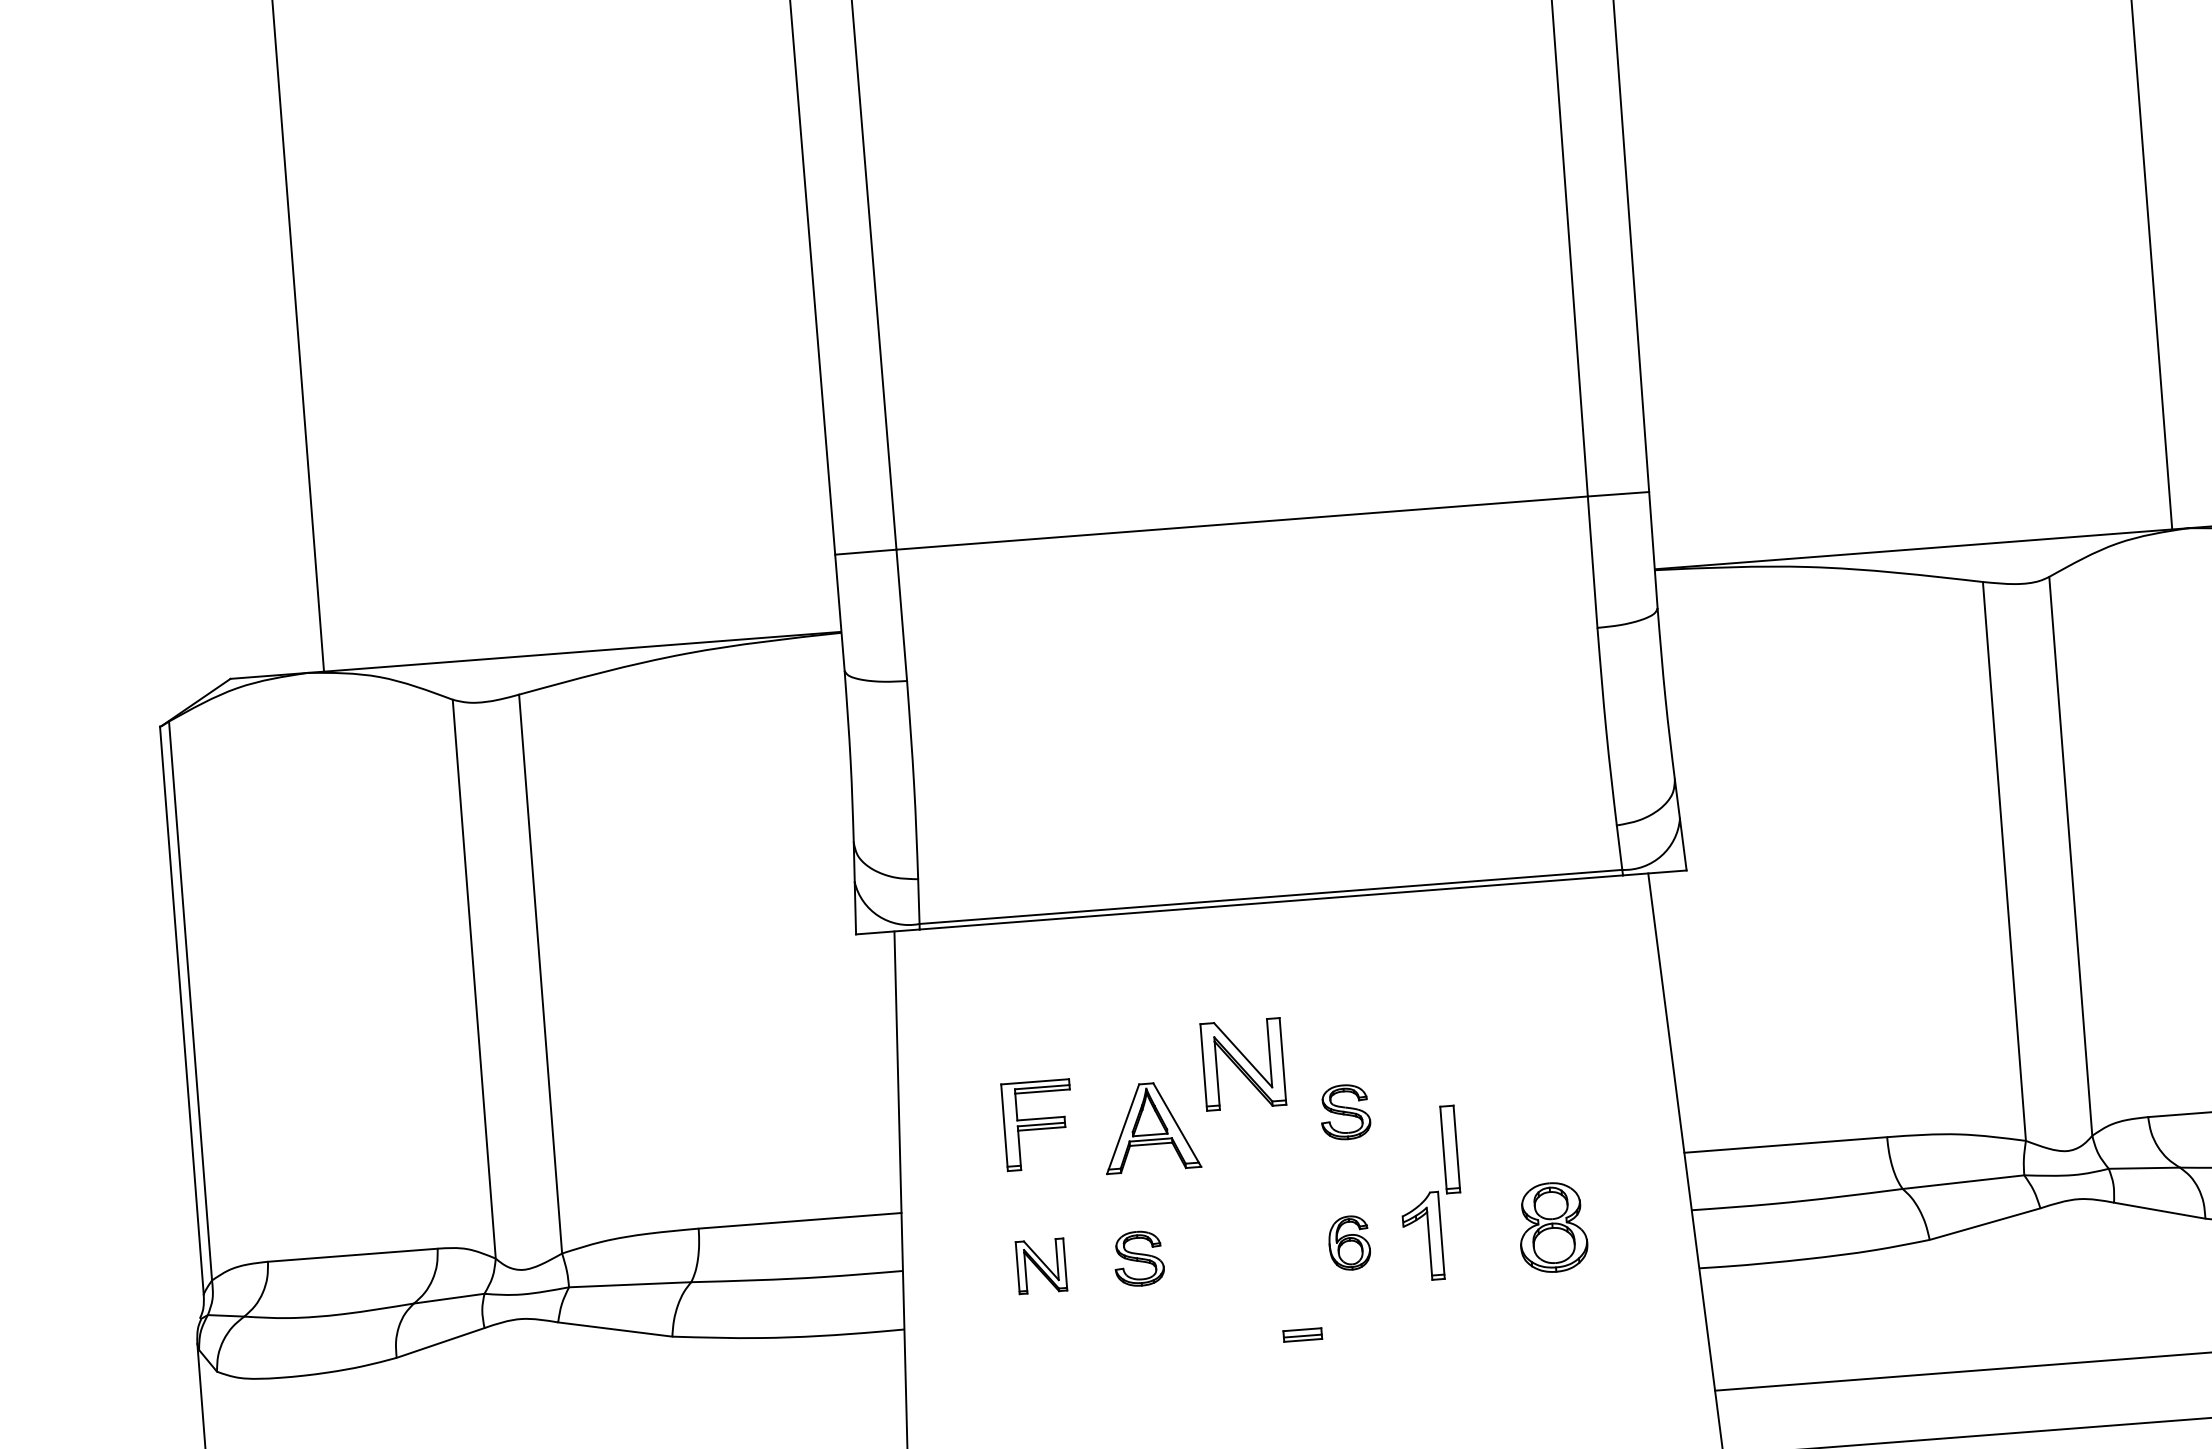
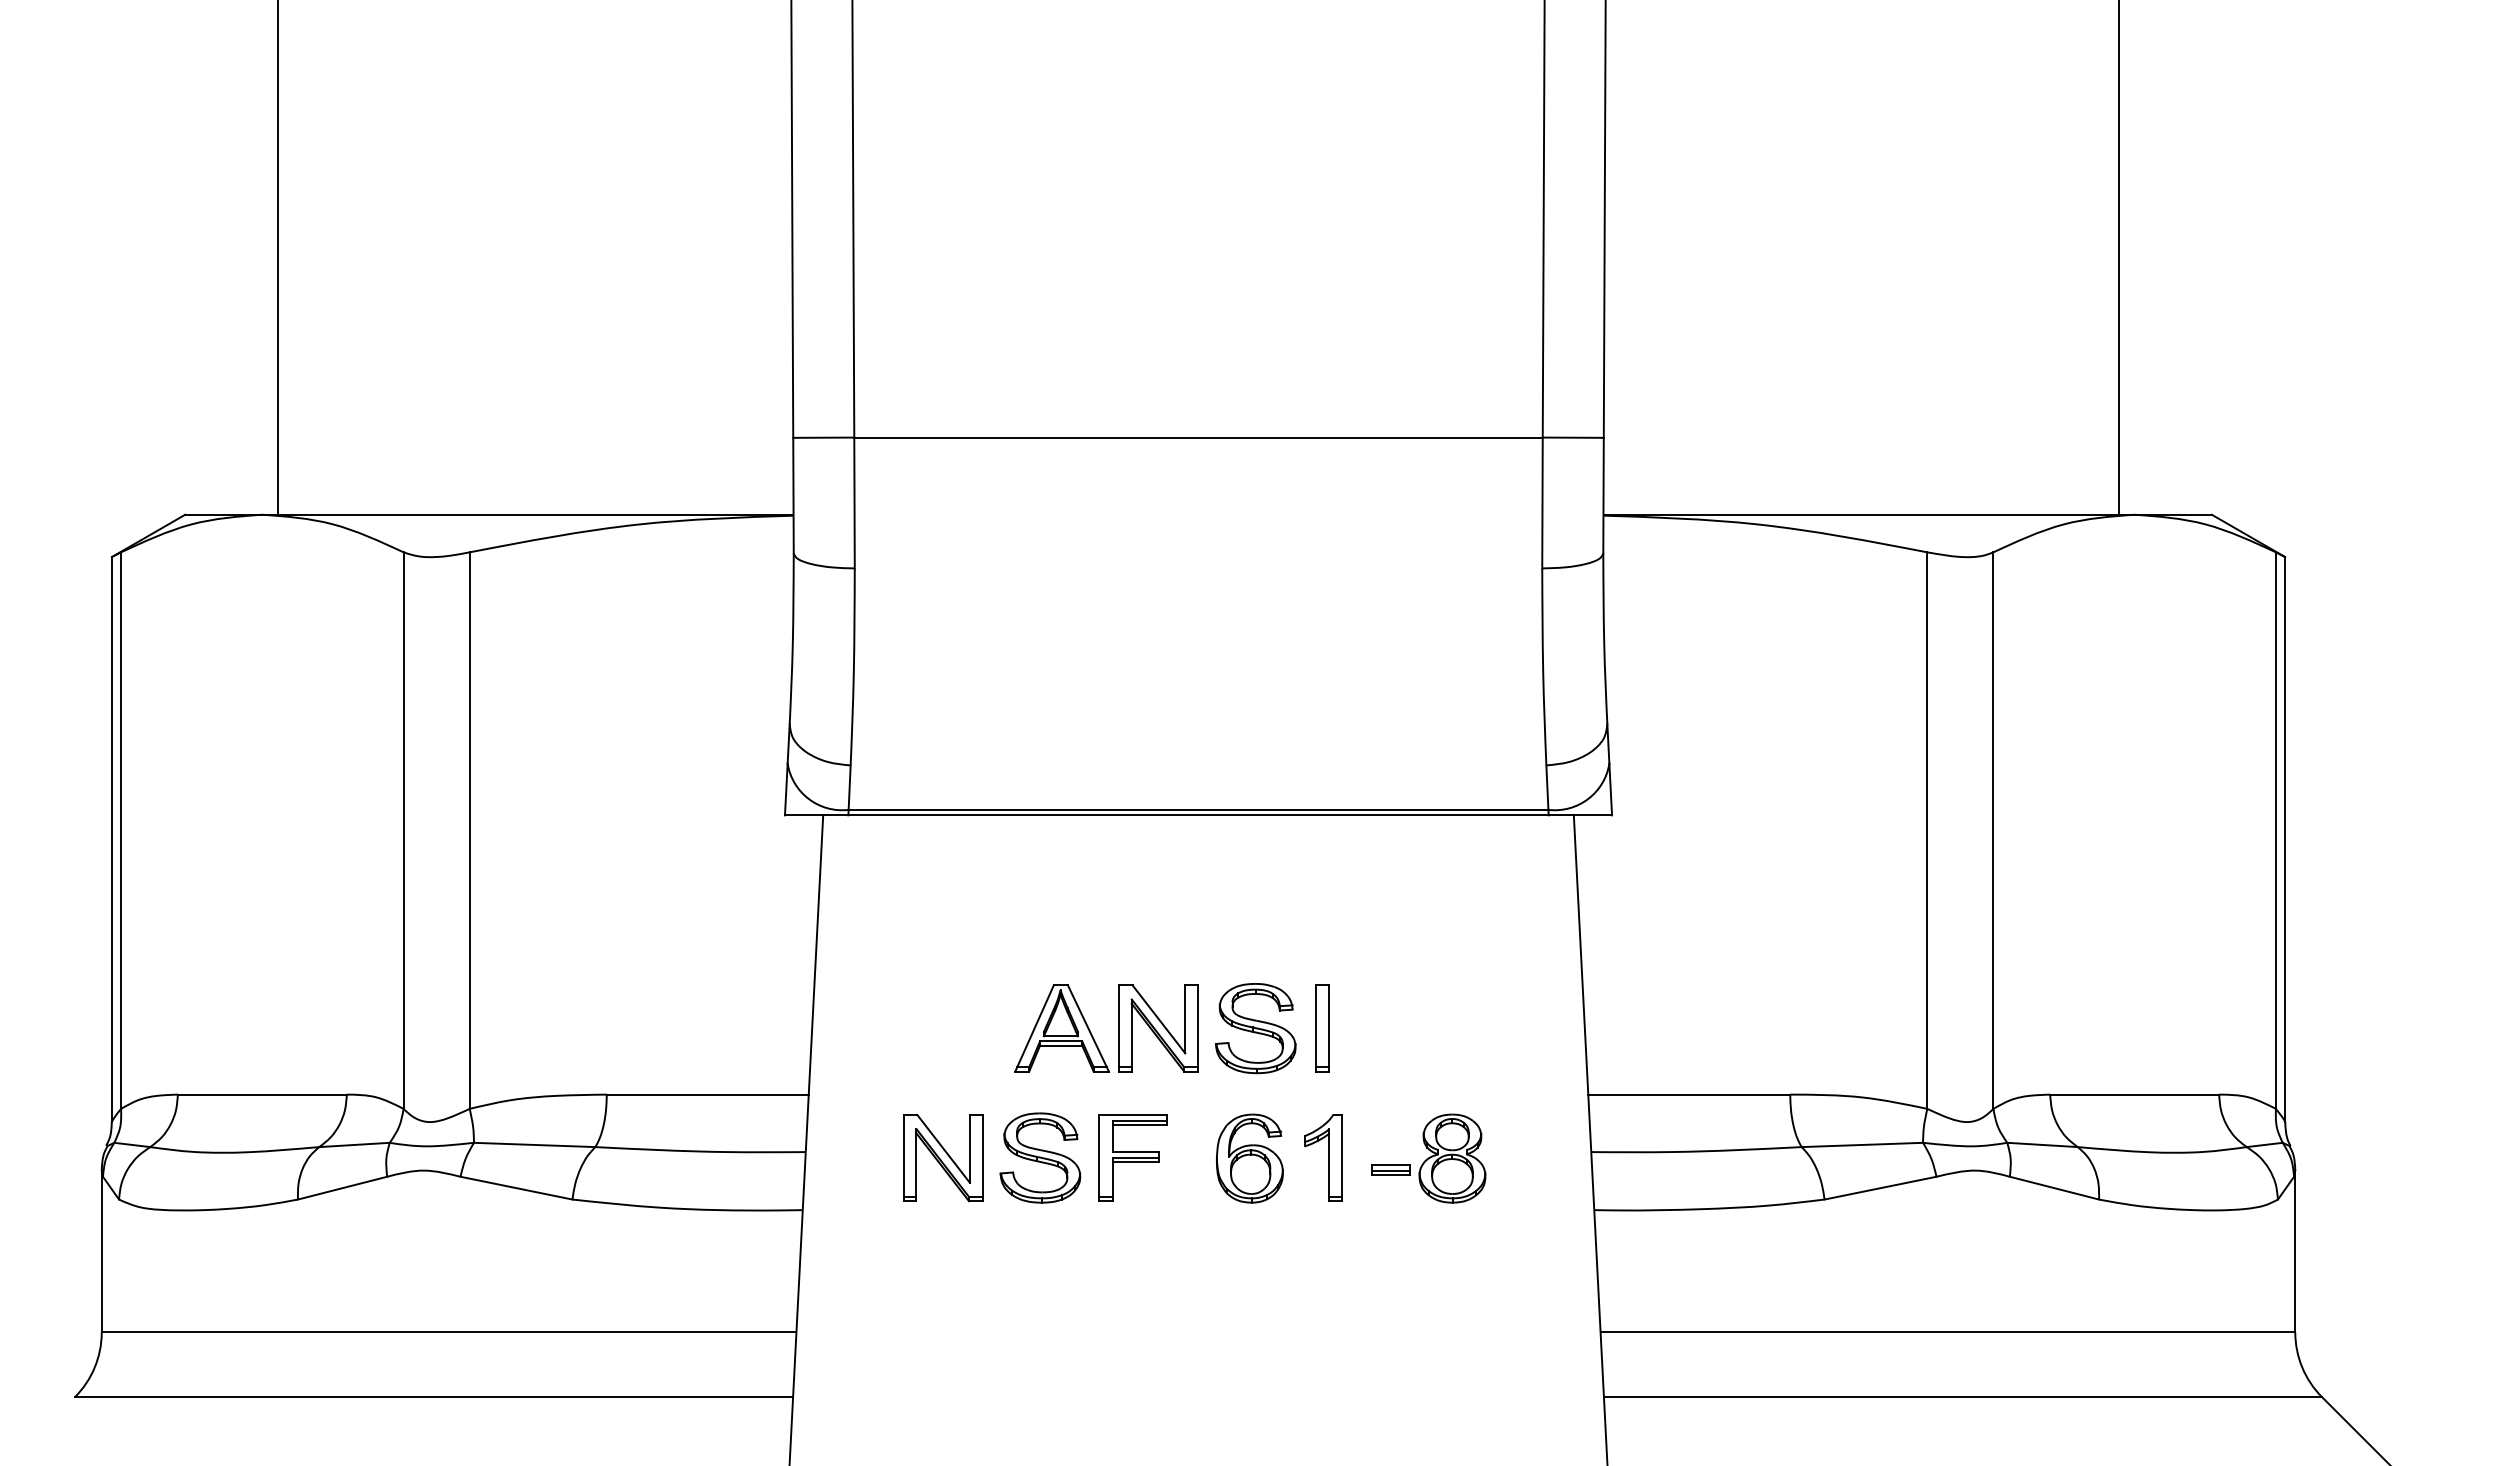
part: (1243, 1064) -> (1158, 1028), moved
part: (1345, 1112) -> (1255, 1028), size x1.67
part: (1037, 1124) -> (1132, 1157), moved
part: (1449, 1149) -> (1322, 1028), moved
part: (1349, 1243) -> (1249, 1158), size x1.67
part: (1139, 1258) -> (1040, 1157), size x1.67
part: (1041, 1265) -> (943, 1157), size x1.67
part: (1302, 1334) -> (1390, 1169), moved

